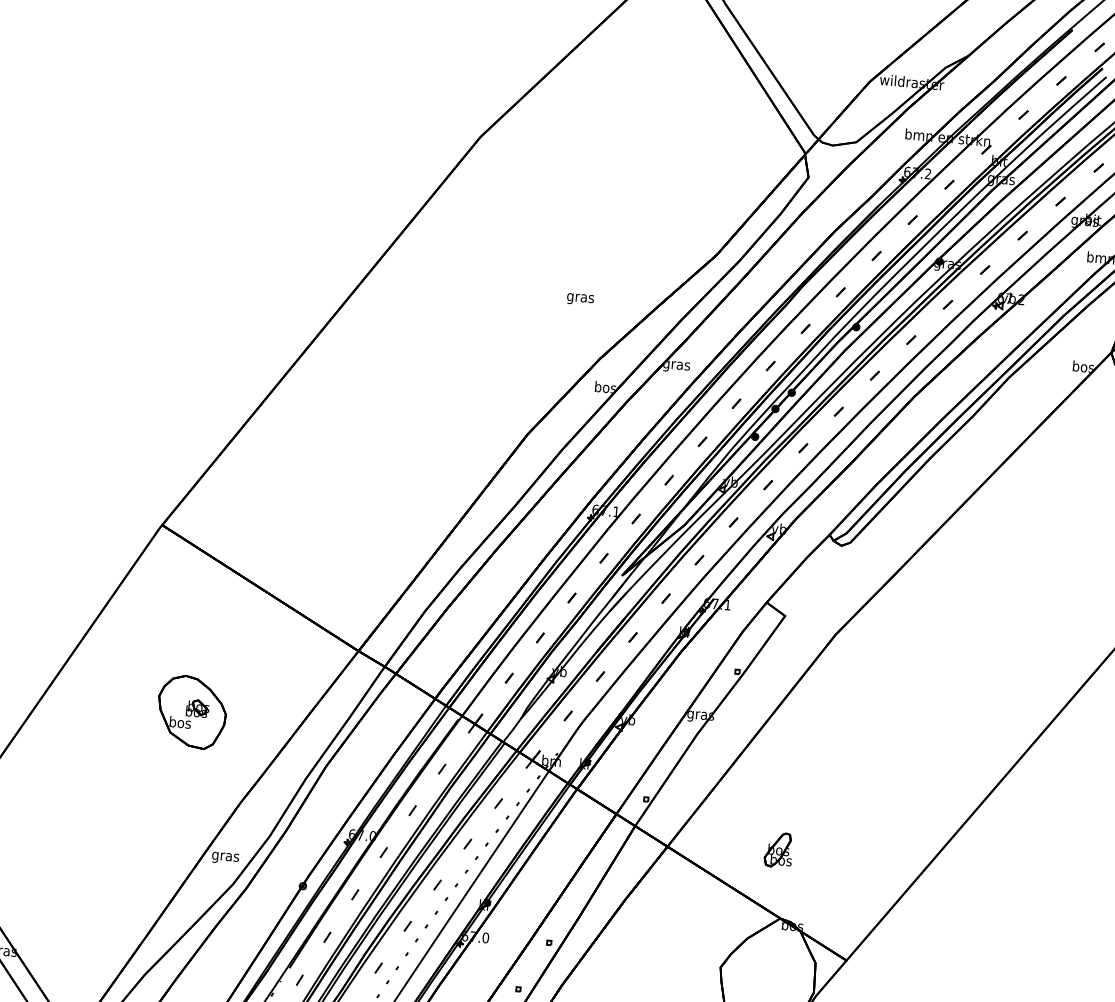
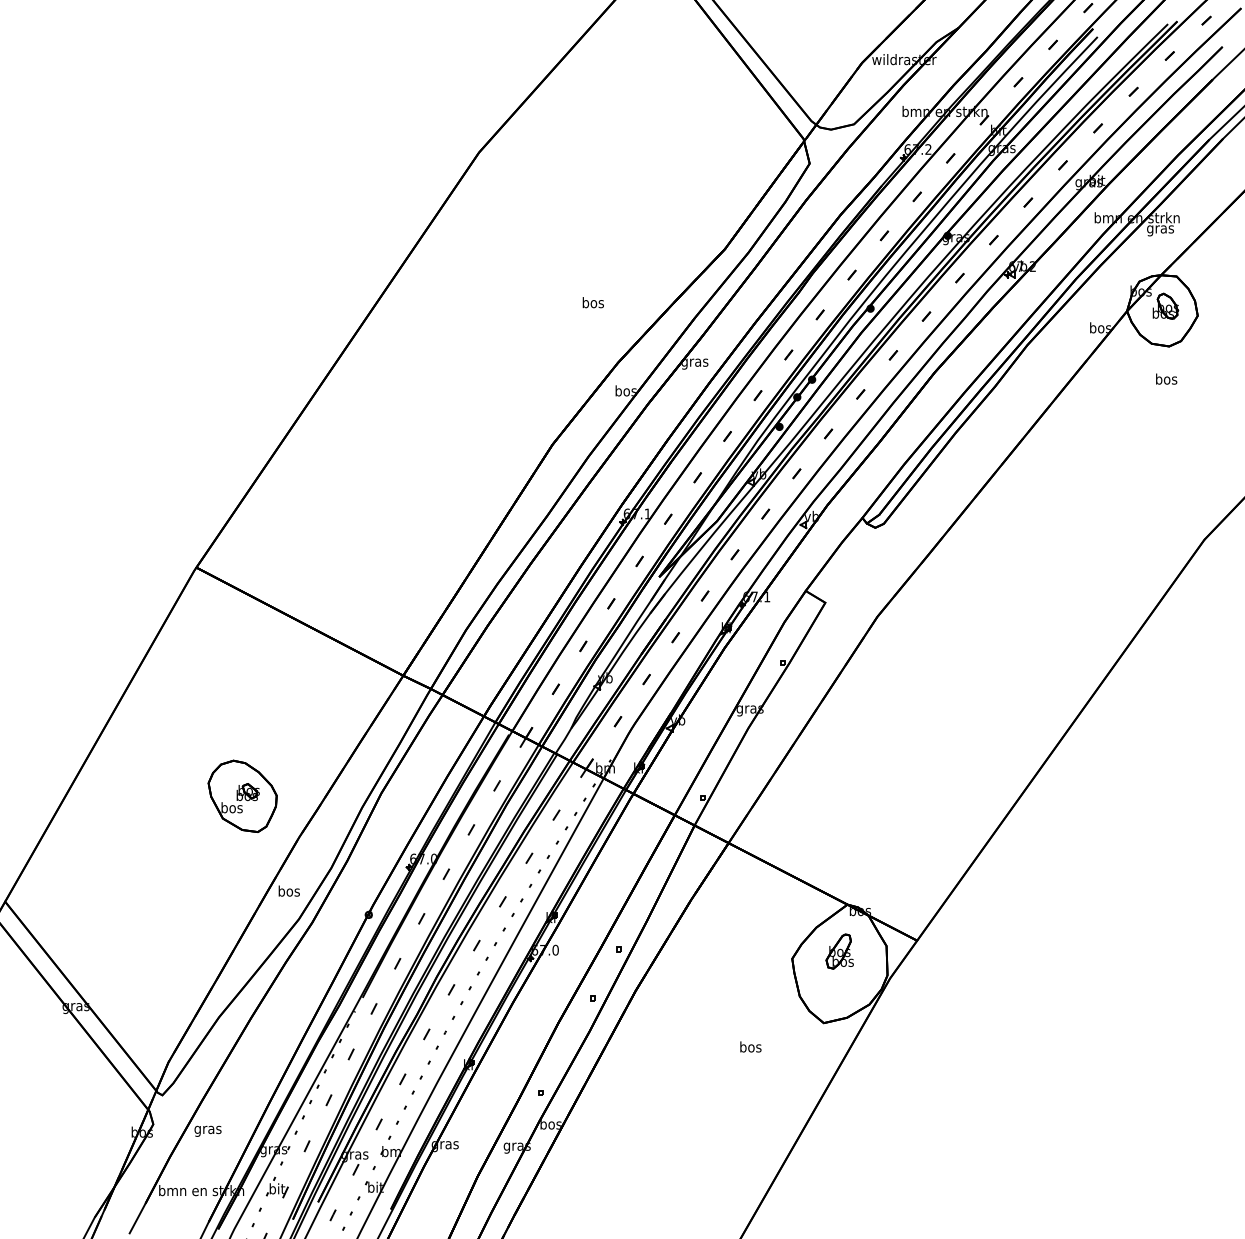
text: (579, 298) -> (592, 304), gras -> bos
part: (191, 711) -> (242, 795), moved
part: (778, 849) -> (839, 951), moved
text: (225, 856) -> (288, 892), gras -> bos

